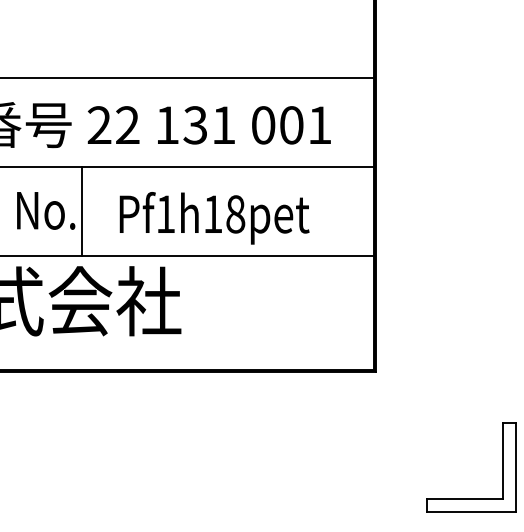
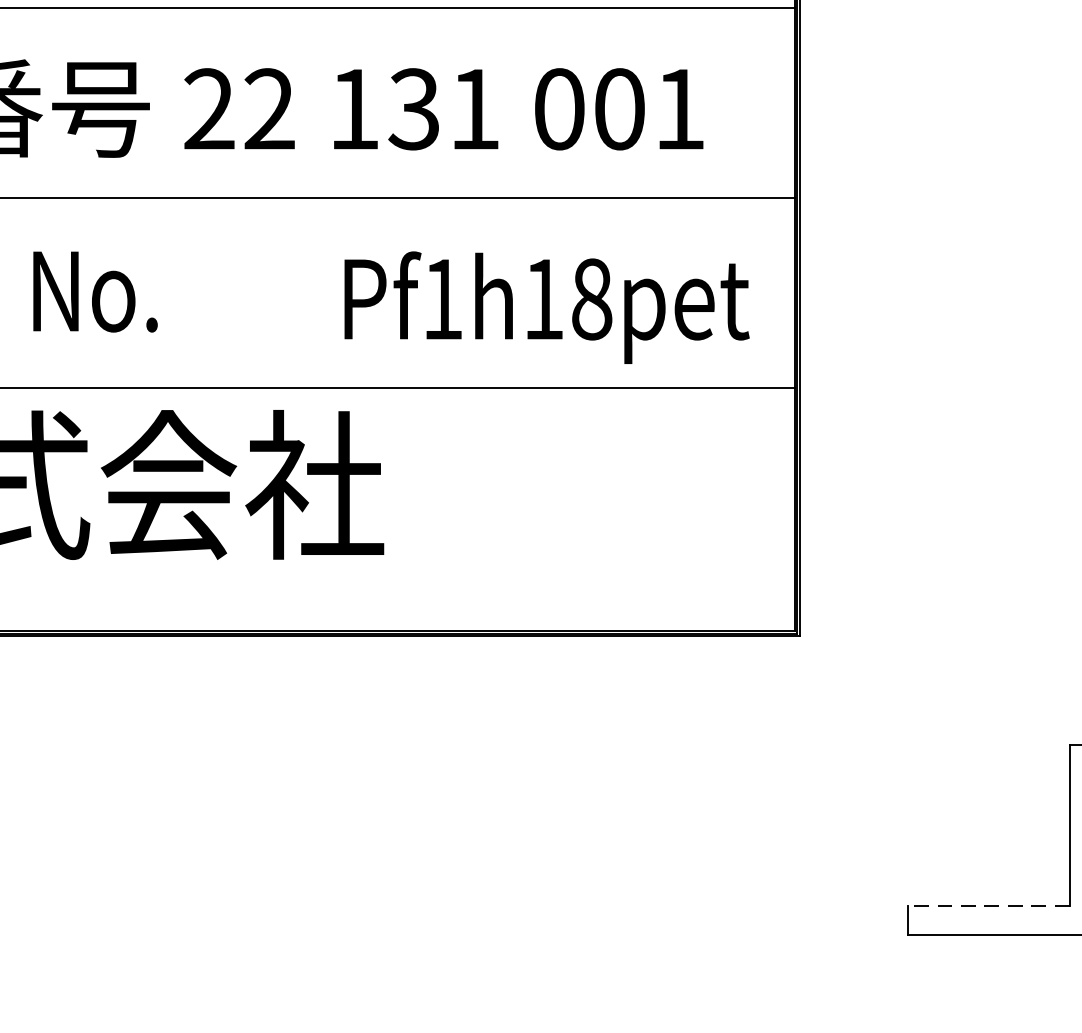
line: (82, 210) -> (173, 291), removed
text: (214, 218) -> (546, 308), moved
line: (464, 498) -> (988, 905), solid -> dashed

